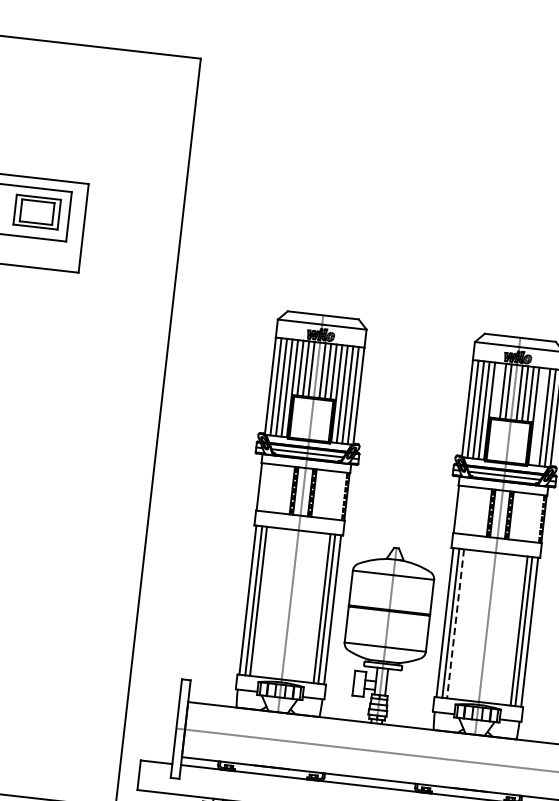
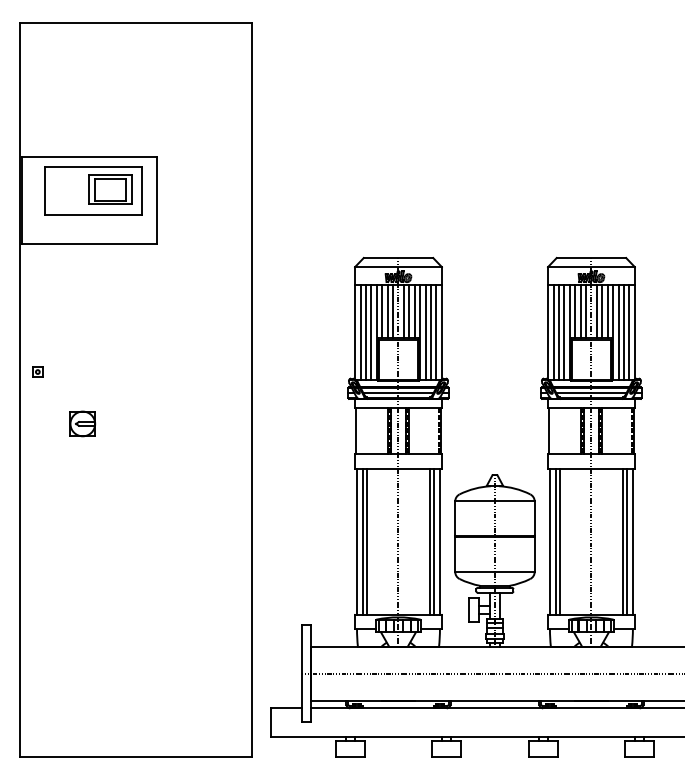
line: (497, 390) -> (575, 311), added
line: (539, 416) -> (618, 331), added
line: (455, 623) -> (560, 541), dashed -> solid

